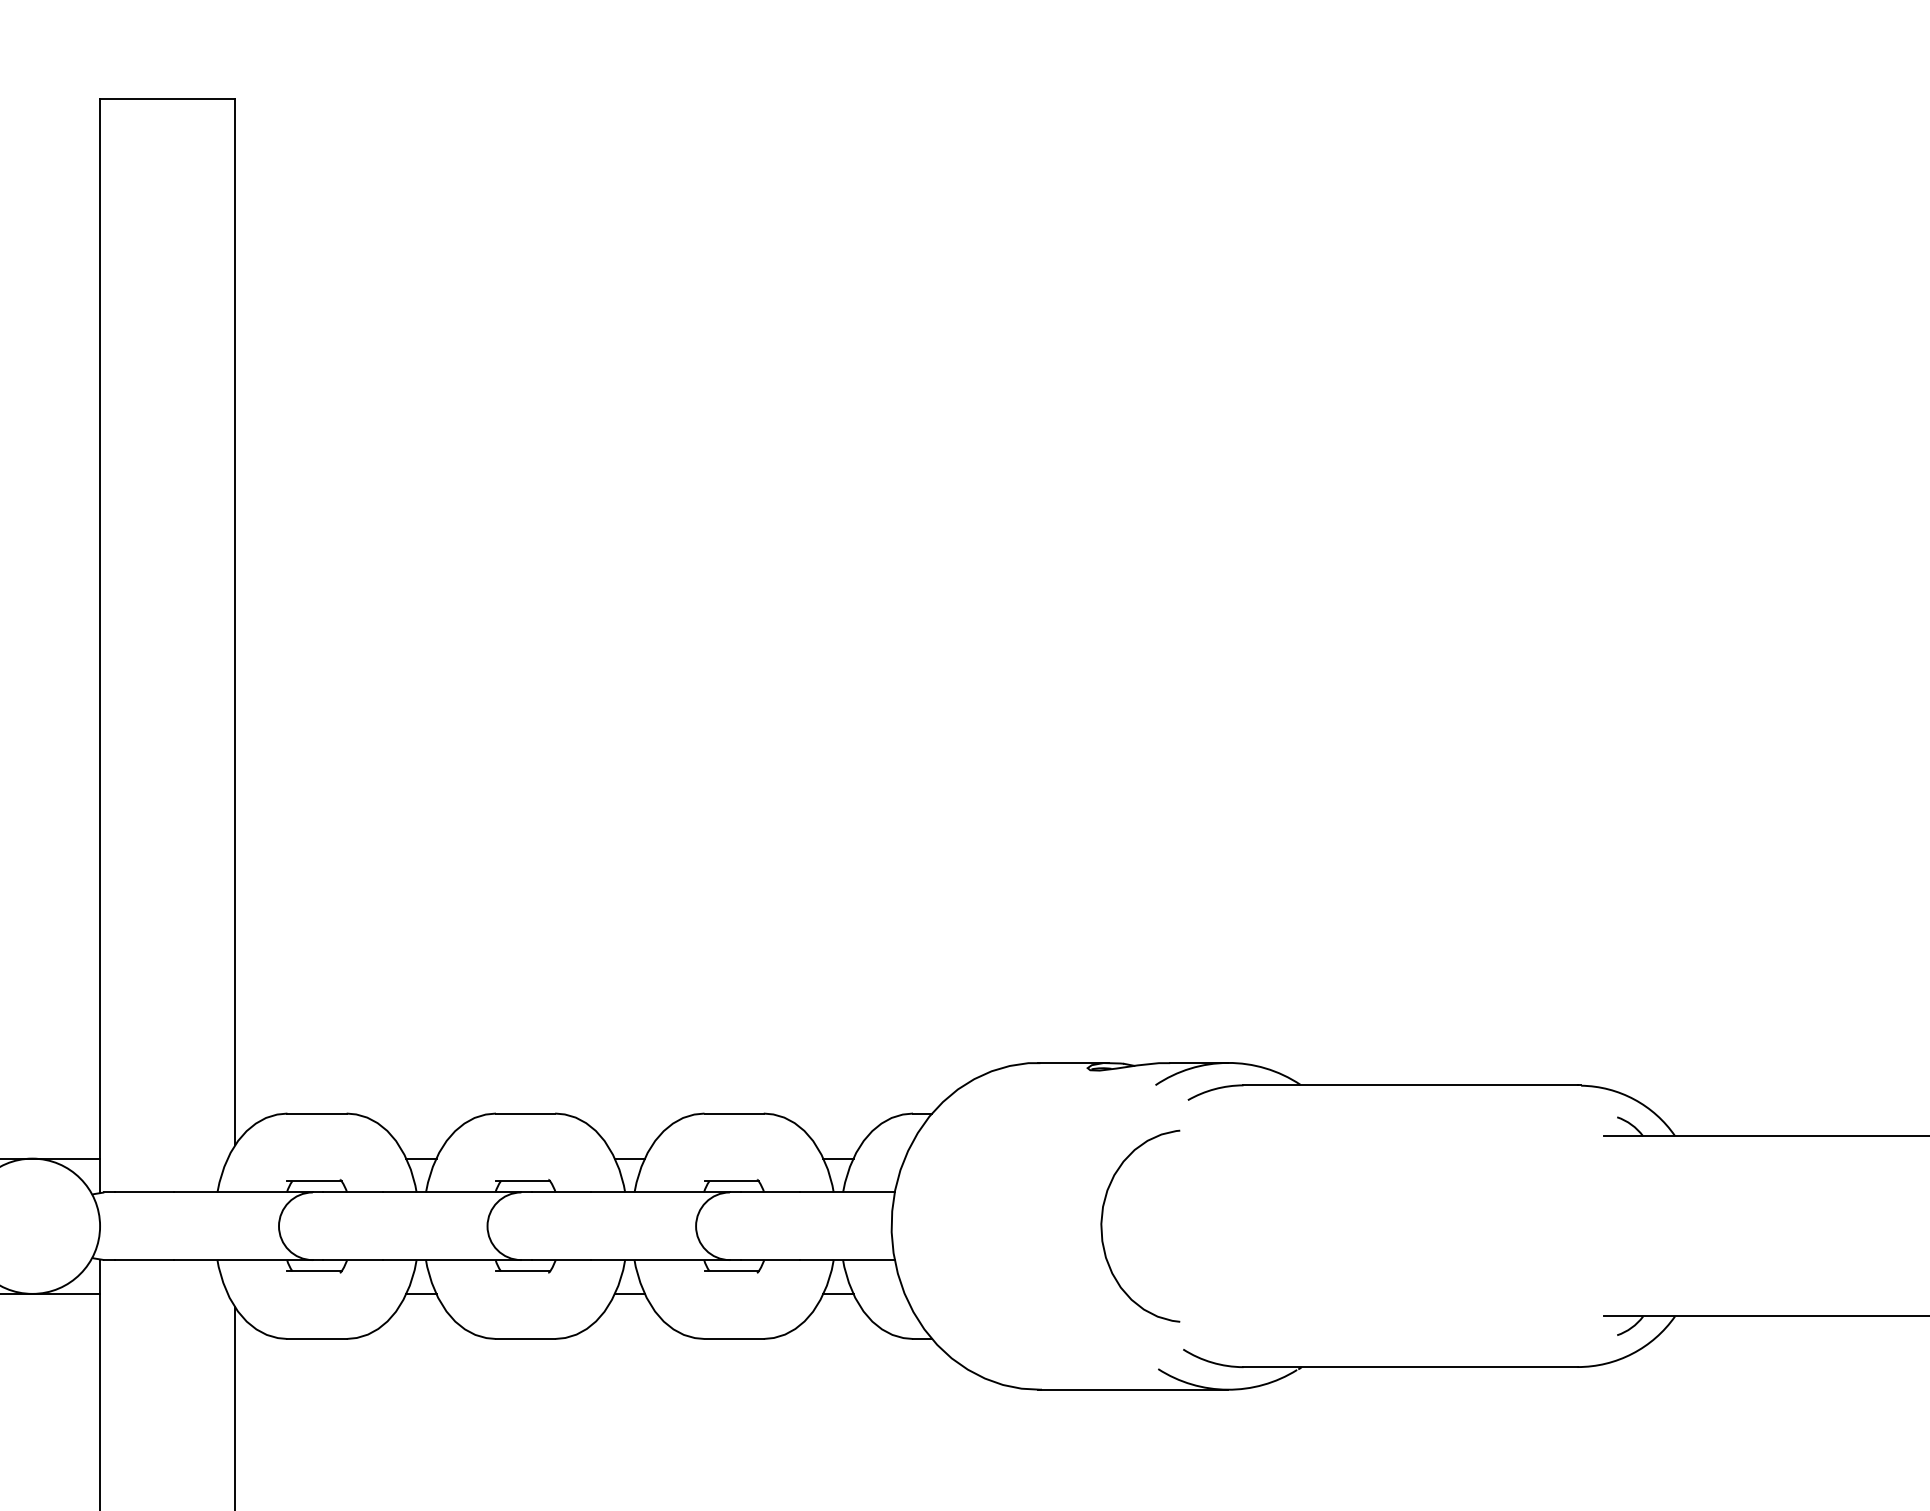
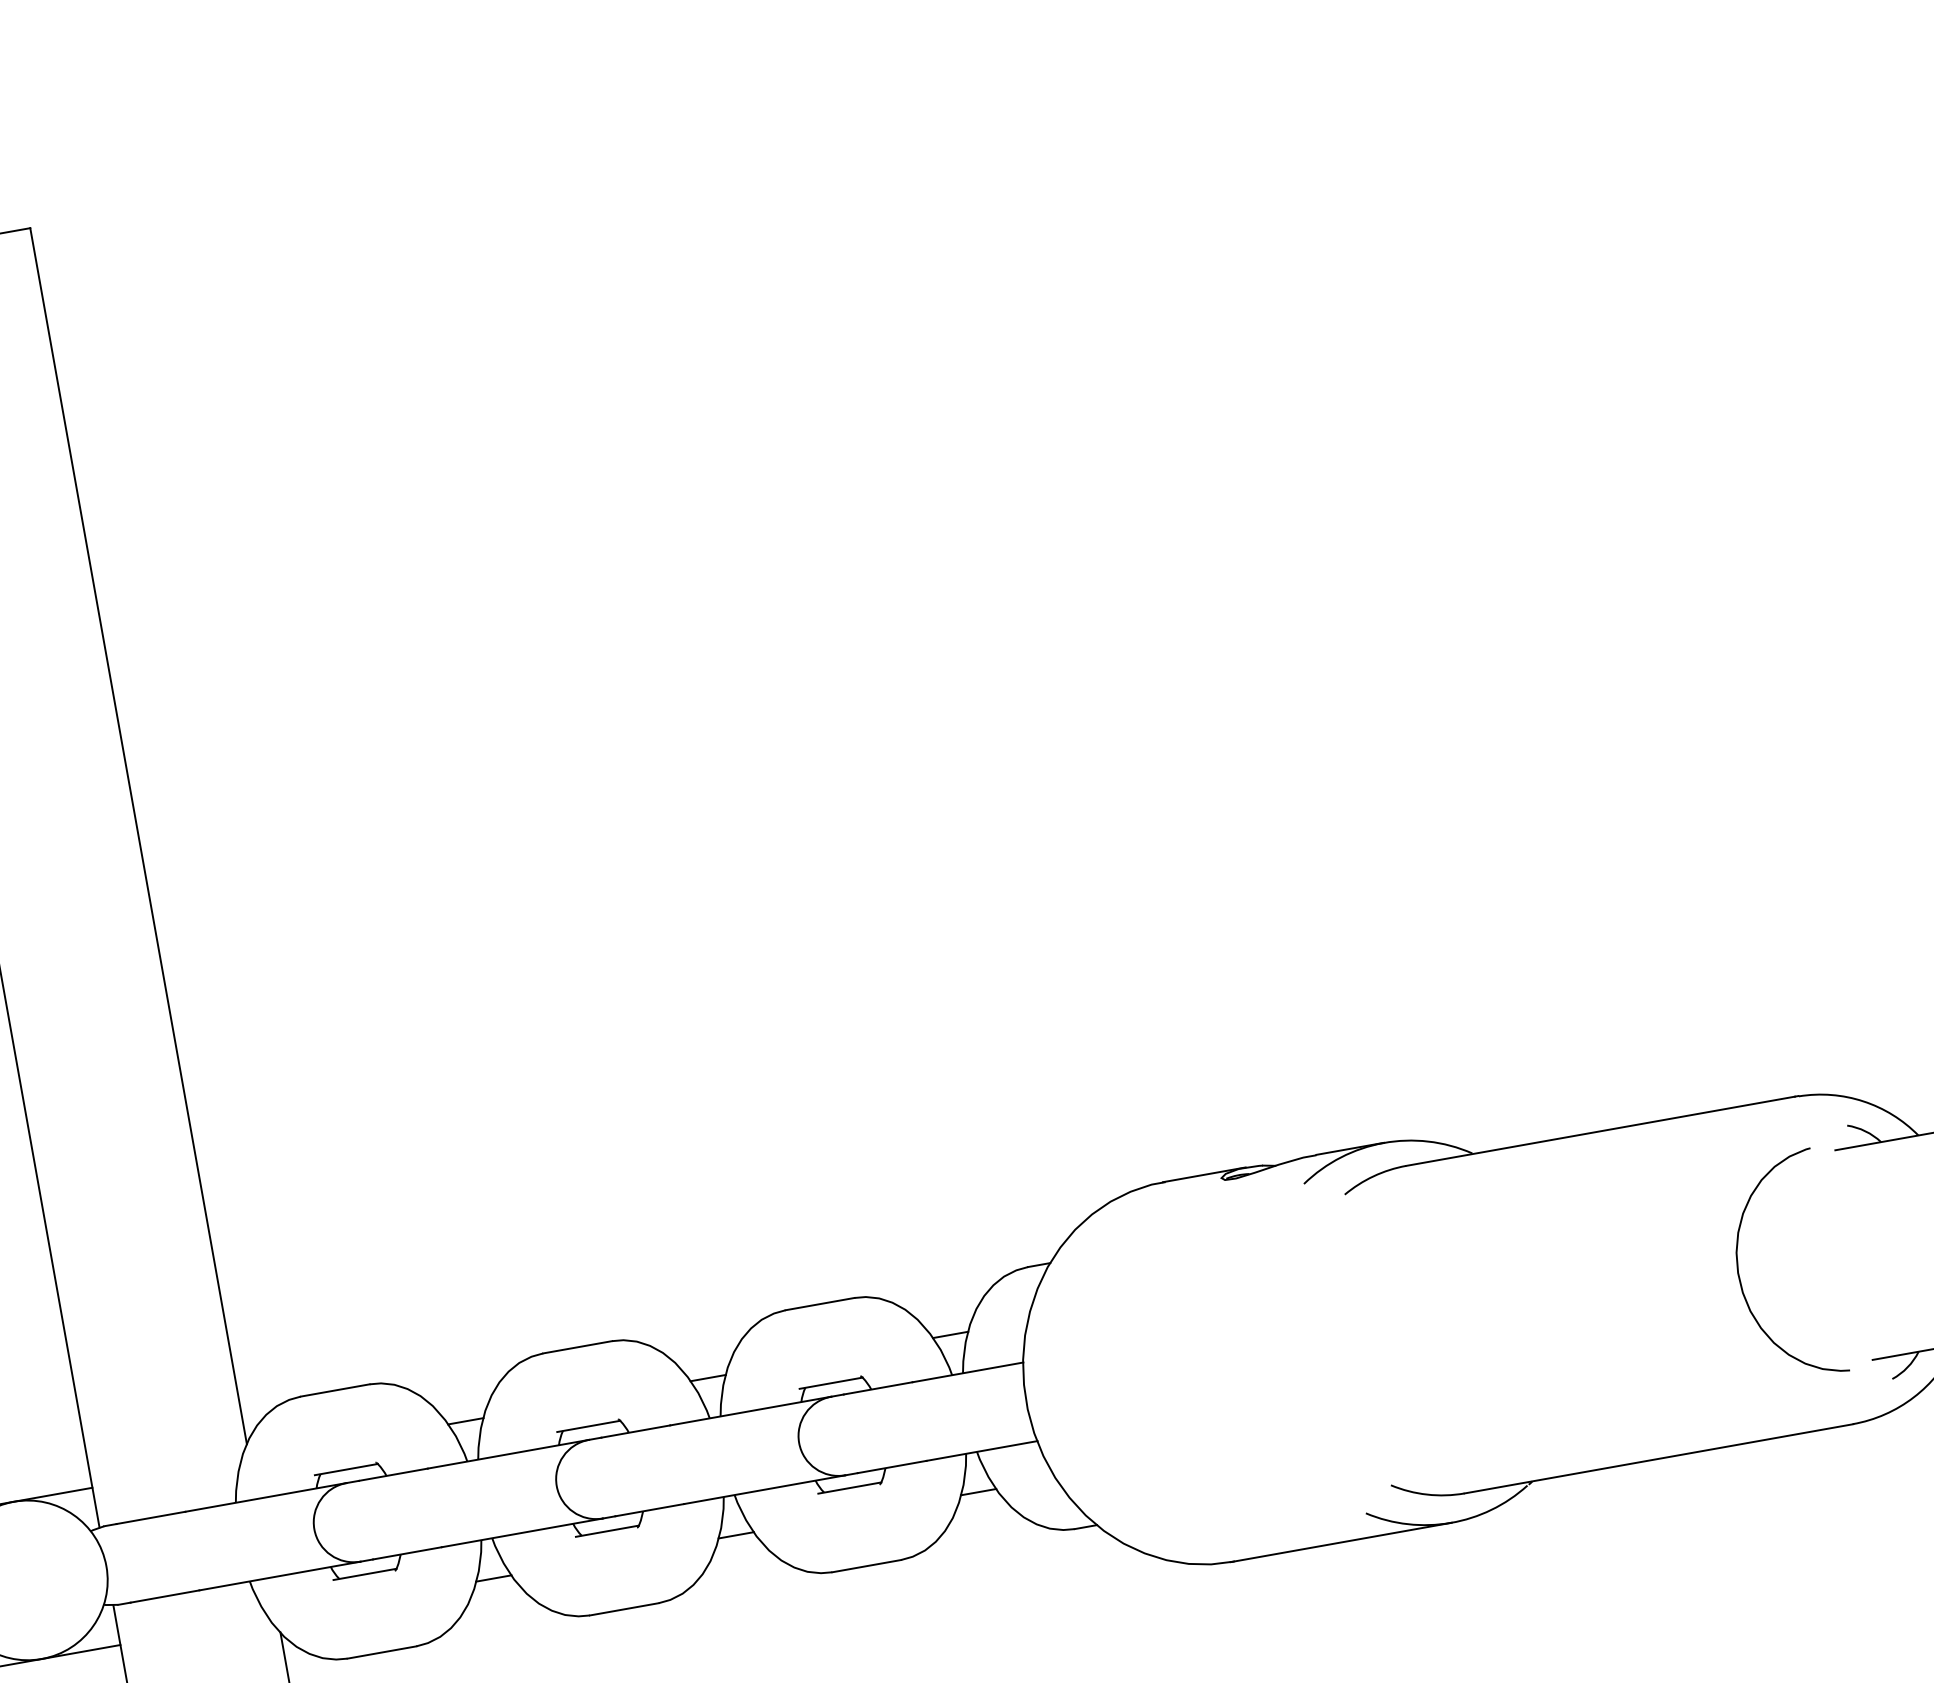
curve: (1102, 1225) -> (1739, 1274), moved

